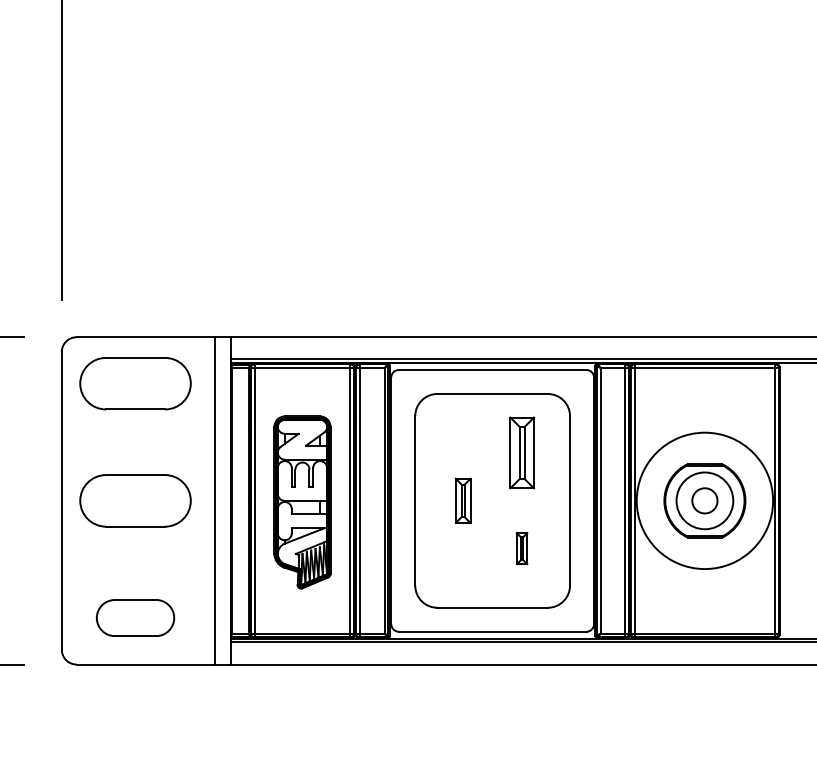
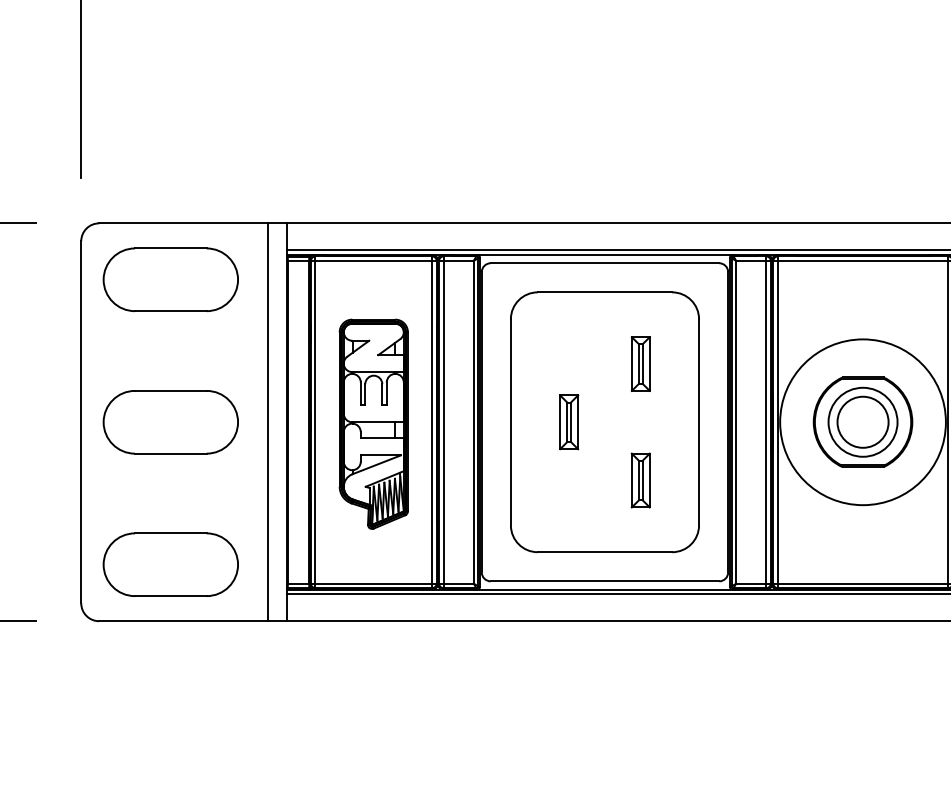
part: (521, 452) -> (640, 363), size x0.62
circle: (704, 500) -> (862, 421), size x1.67
part: (521, 548) -> (640, 480), size x1.43
part: (135, 617) -> (170, 564), size x1.43

